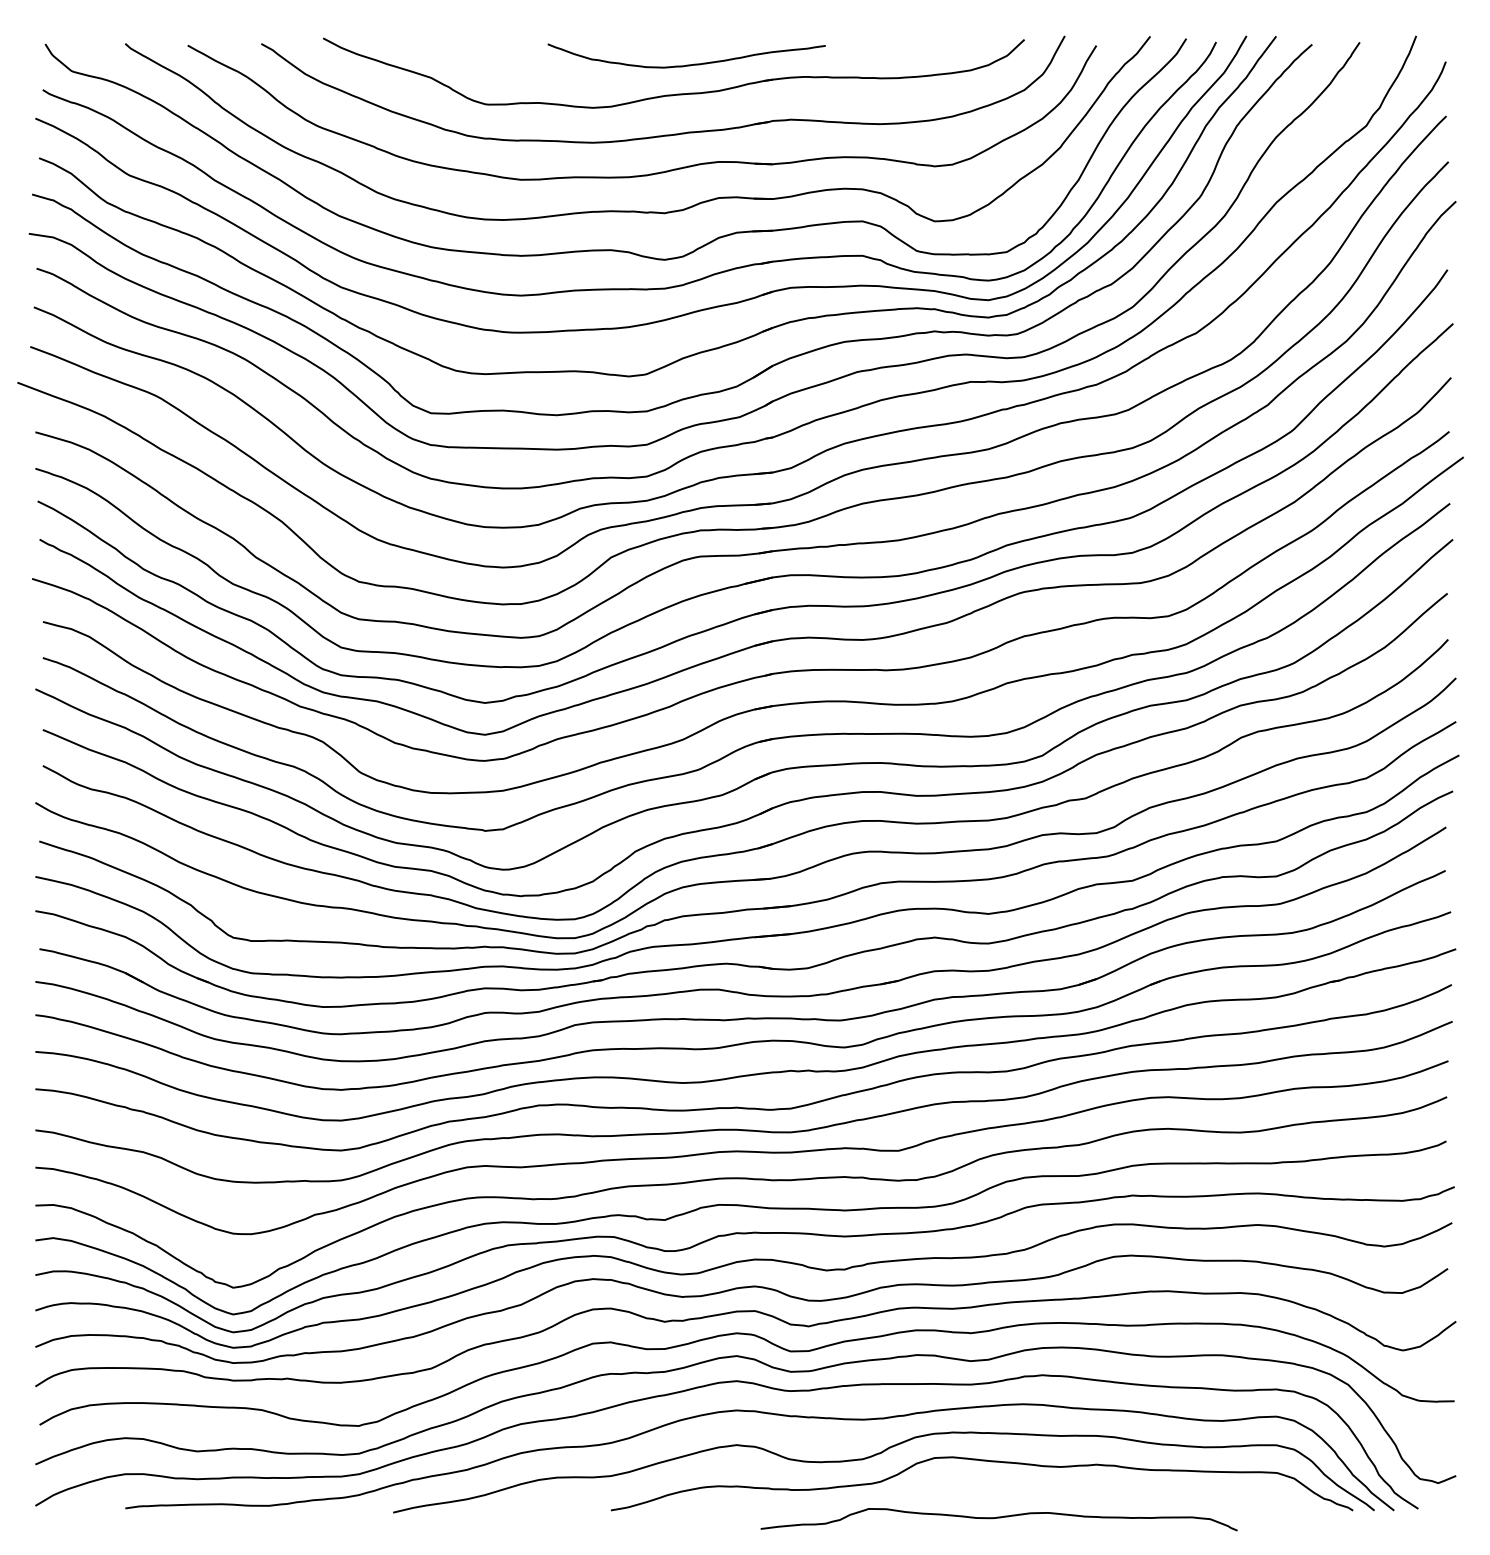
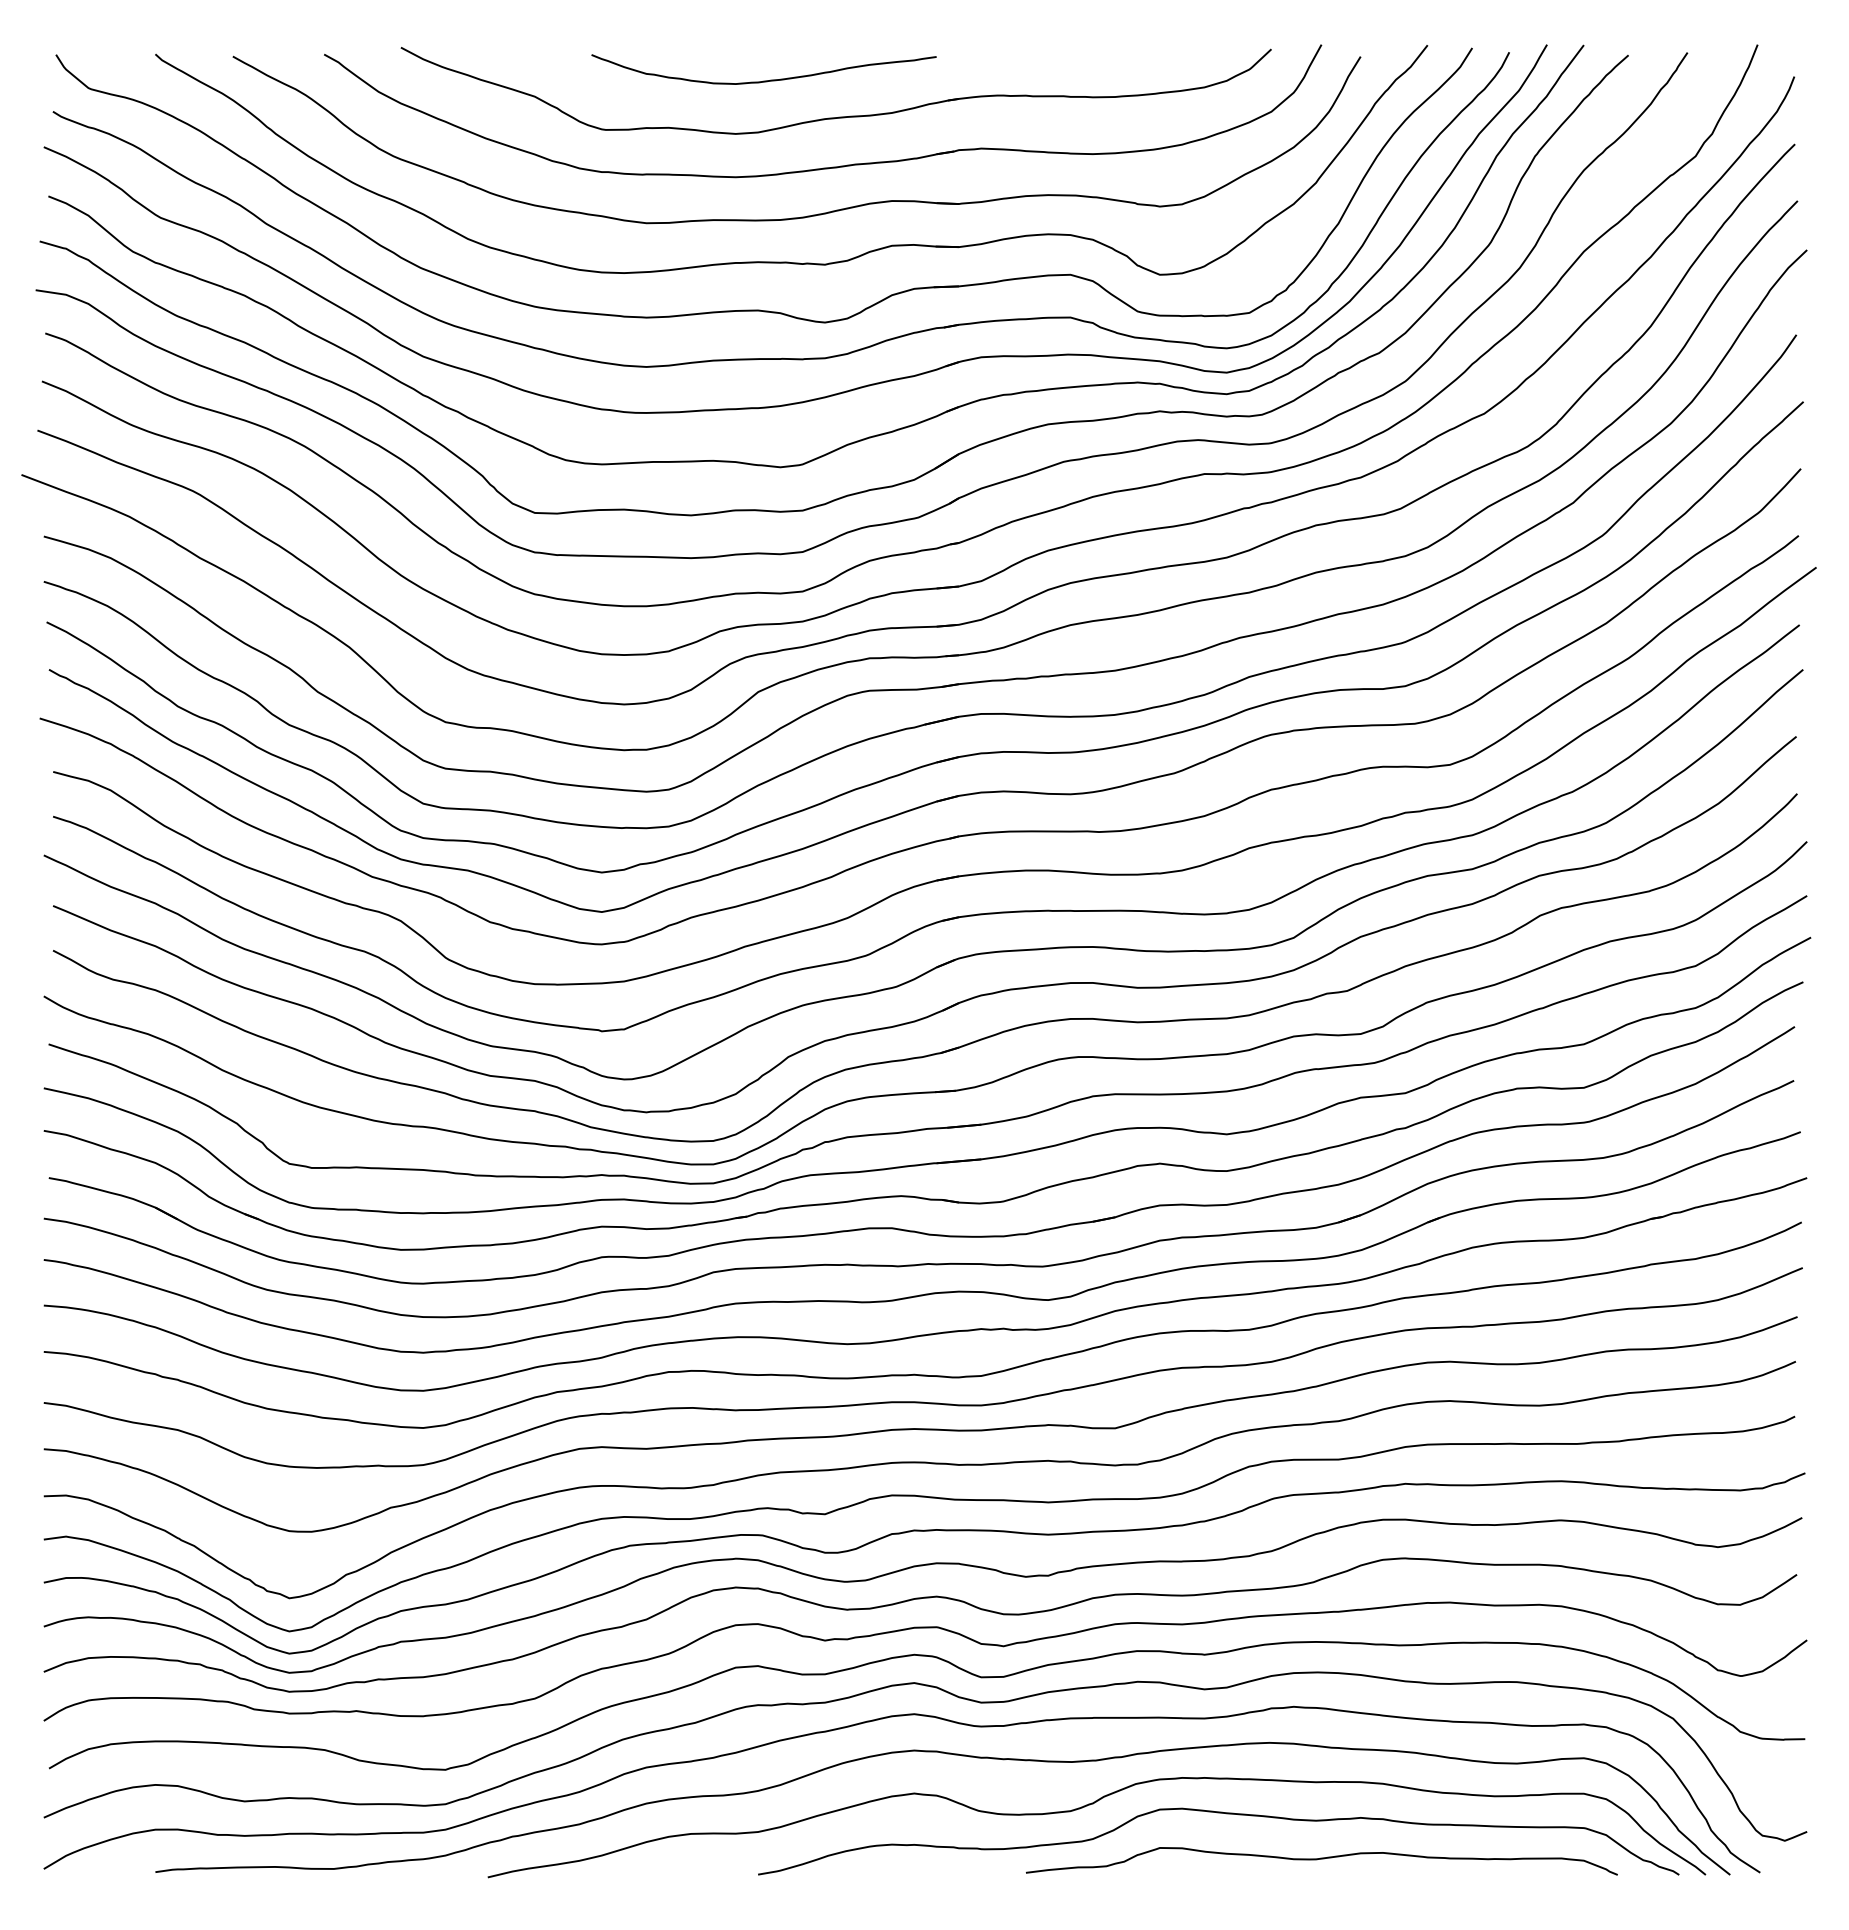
curve: (686, 64) -> (763, 80), moved
curve: (998, 1518) -> (1321, 1859), moved

